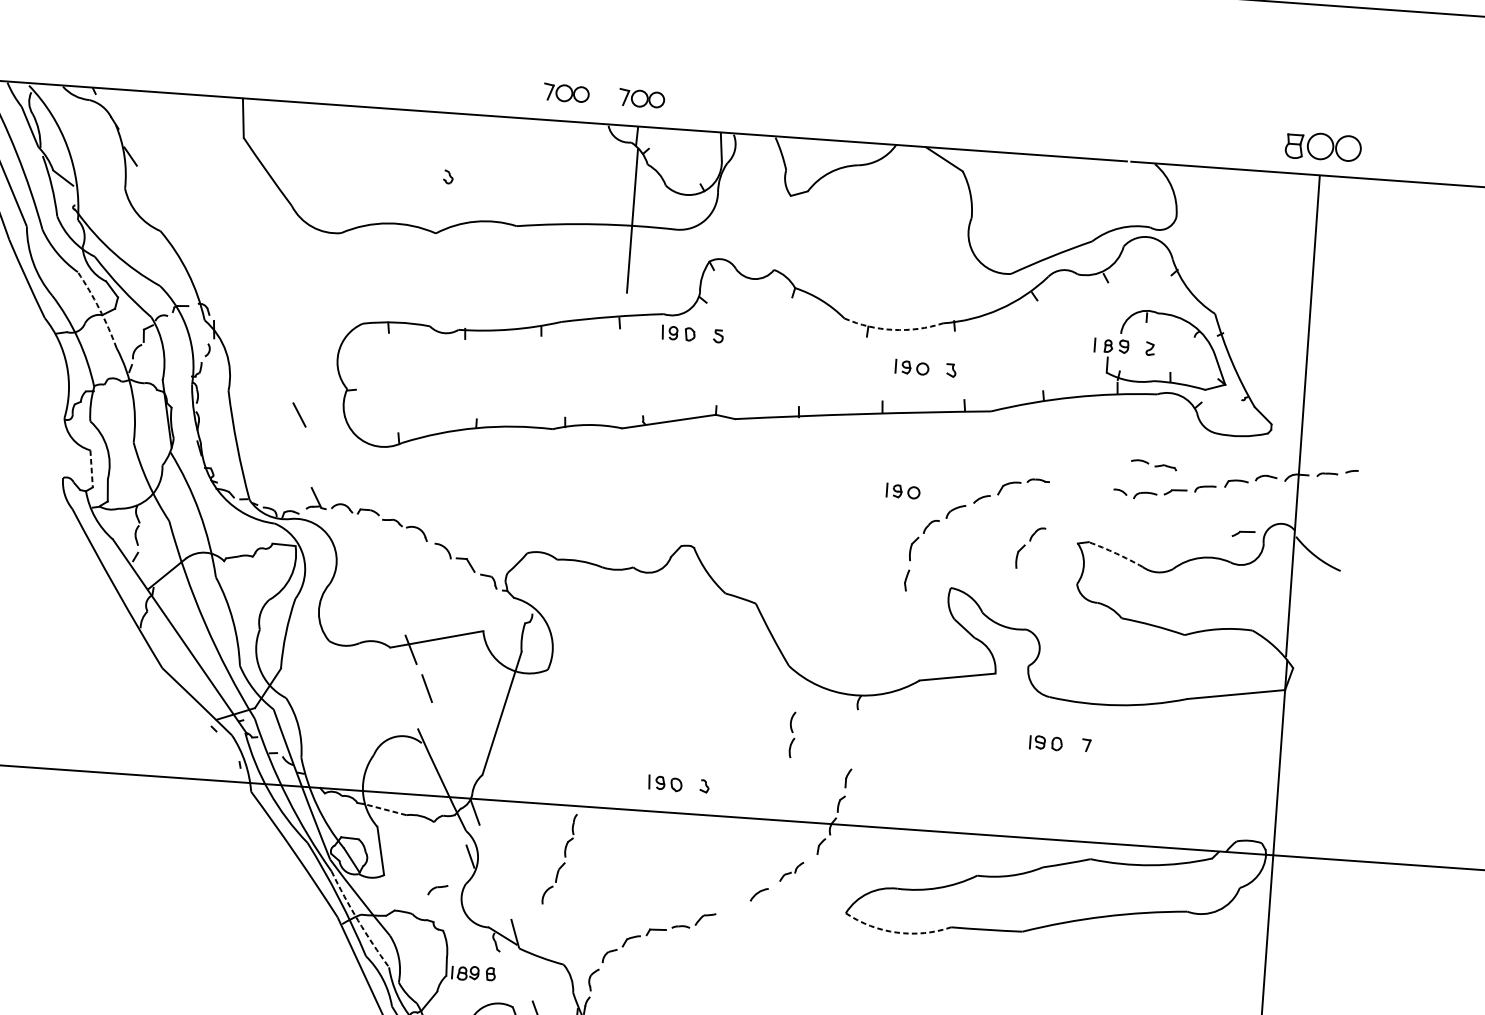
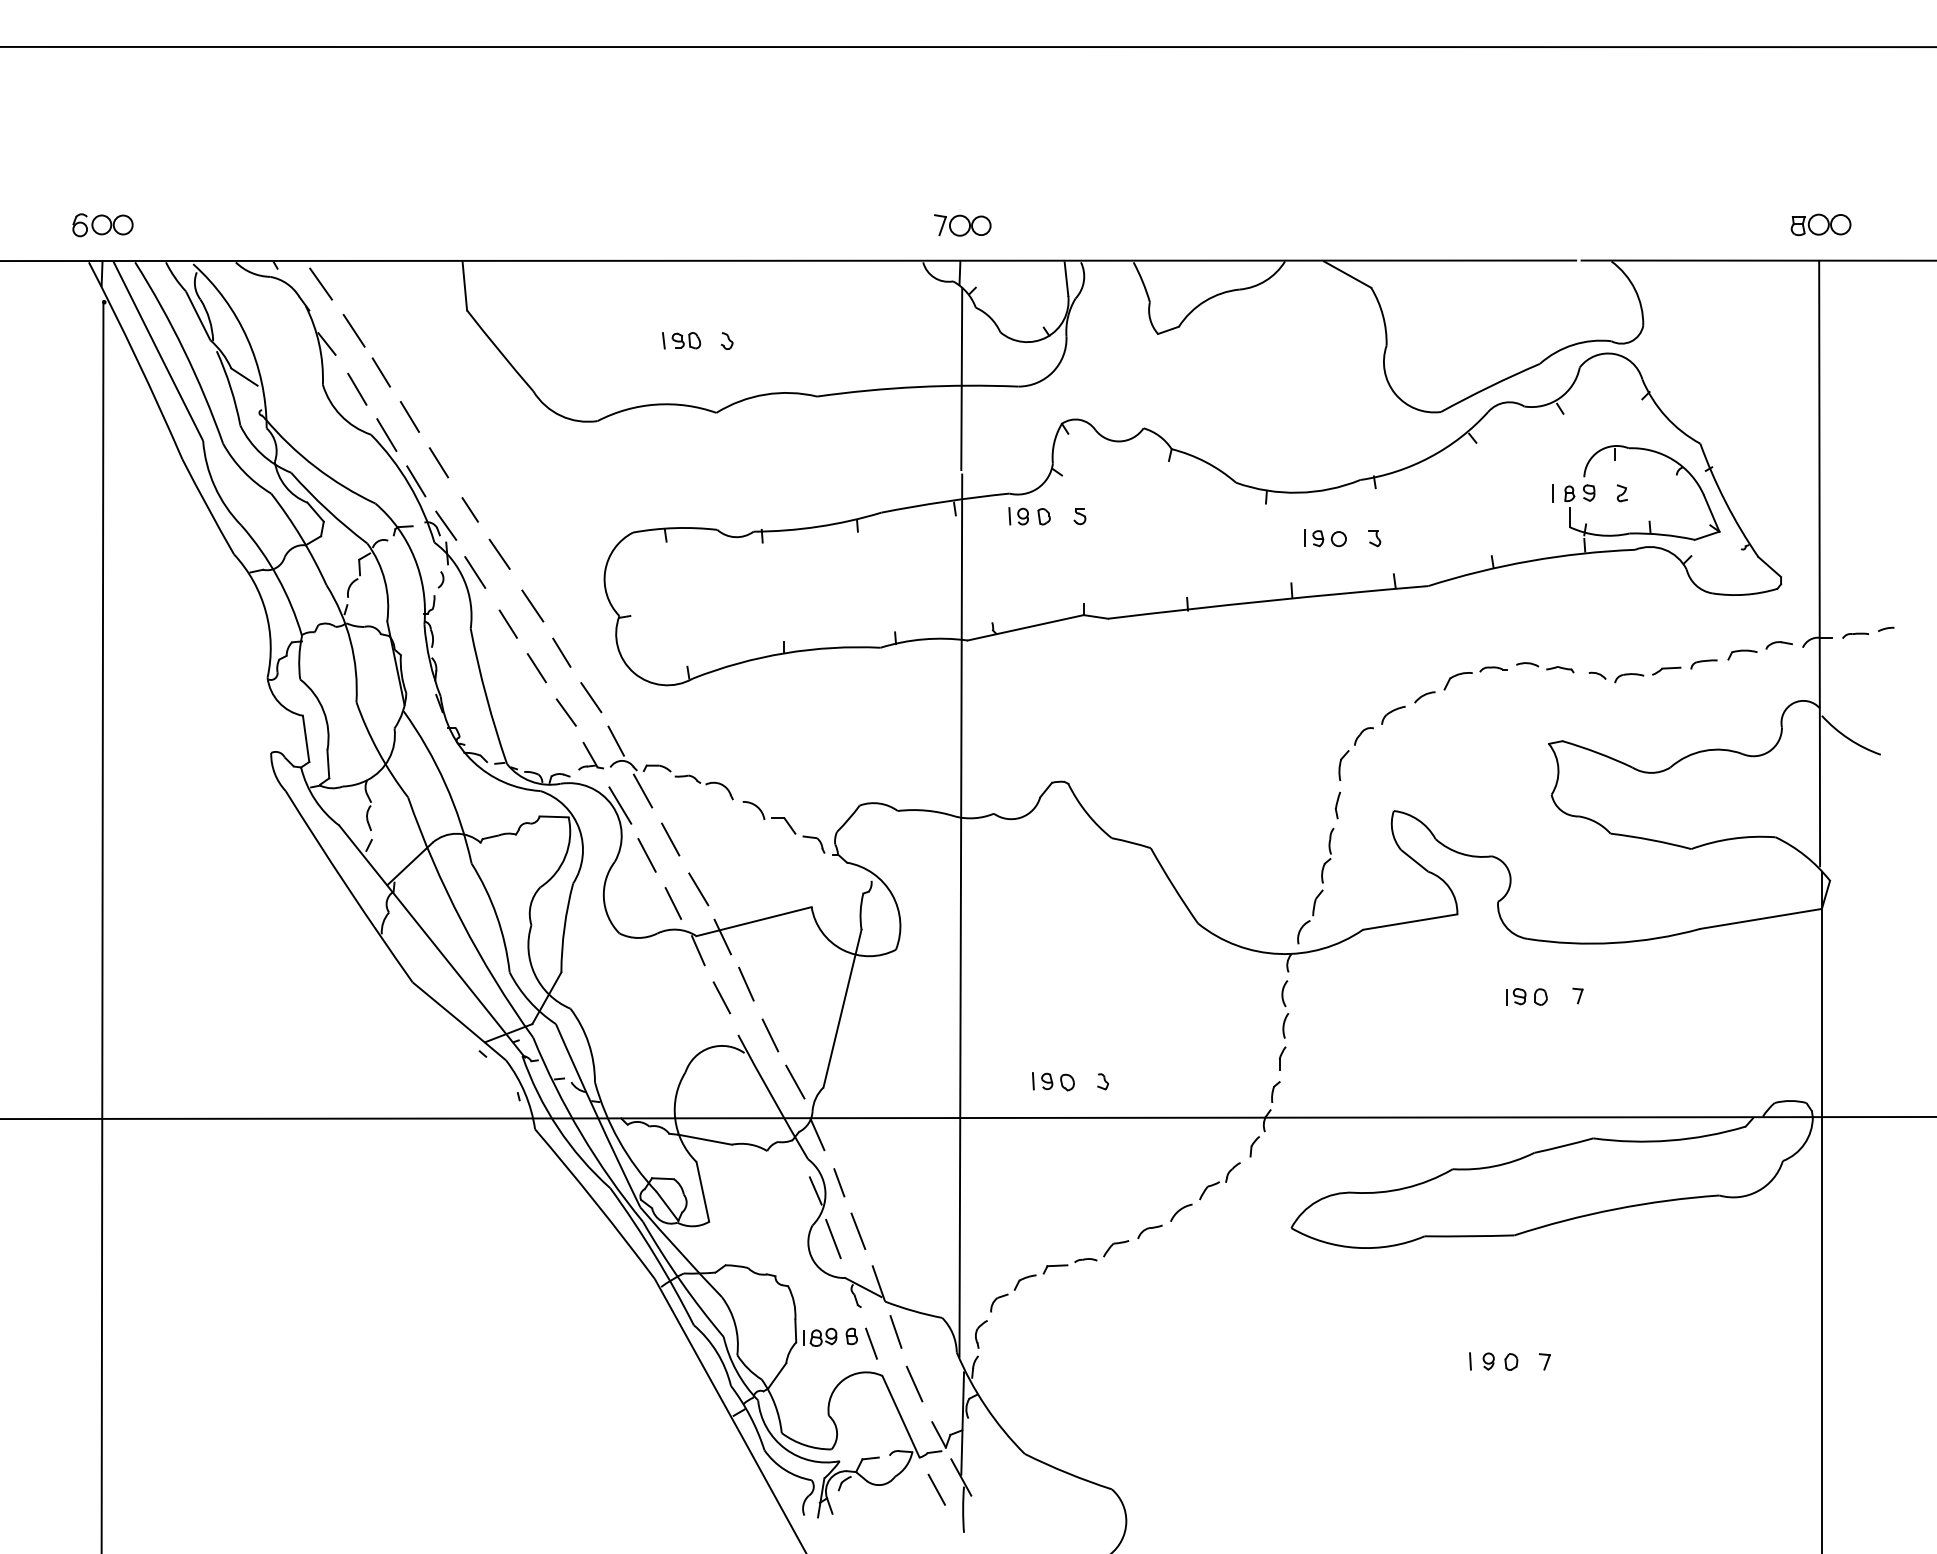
part: (566, 93) -> (867, 225), removed
line: (128, 108) -> (320, 283), added
part: (1322, 146) -> (1820, 224), size x0.62
line: (152, 147) -> (353, 330), added
part: (412, 173) -> (681, 340), added
line: (172, 182) -> (381, 372), added
line: (152, 193) -> (357, 388), added
line: (192, 218) -> (409, 416), added
line: (172, 231) -> (386, 434), added
line: (212, 256) -> (438, 462), added
line: (193, 270) -> (416, 481), added
line: (234, 296) -> (469, 509), added
line: (215, 307) -> (446, 525), added
arc: (99, 308) -> (301, 537), dashed -> solid
arc: (893, 329) -> (1298, 492), dashed -> solid
line: (255, 332) -> (499, 553), added
line: (235, 346) -> (475, 572), added
line: (278, 375) -> (532, 605), added
line: (258, 388) -> (507, 623), added
line: (278, 426) -> (536, 668), added
line: (320, 452) -> (591, 697), added
line: (299, 462) -> (565, 712), added
part: (1154, 464) -> (1545, 667), moved
line: (91, 469) -> (306, 739), dashed -> solid
line: (337, 487) -> (615, 740), added
part: (903, 491) -> (1325, 694), removed
line: (355, 528) -> (642, 790), added
part: (1243, 533) -> (1755, 716), removed
line: (337, 539) -> (620, 805), added
part: (1025, 545) -> (1483, 751), removed
arc: (1115, 553) -> (1597, 752), dashed -> solid
line: (375, 569) -> (670, 839), added
line: (355, 580) -> (646, 855), added
line: (394, 610) -> (698, 889), added
line: (373, 620) -> (673, 903), added
line: (601, 646) -> (960, 915), added
line: (390, 659) -> (697, 950), added
line: (406, 697) -> (721, 997), added
line: (443, 730) -> (770, 1035), added
part: (792, 734) -> (1285, 1009), moved
line: (460, 768) -> (795, 1081), added
line: (385, 809) -> (704, 1139), dashed -> solid
line: (489, 851) -> (839, 1182), added
part: (564, 855) -> (1321, 881), moved
part: (791, 872) -> (1219, 1181), size x1.43
part: (437, 889) -> (1149, 1231), moved
line: (502, 891) -> (858, 1231), added
line: (481, 895) -> (833, 1238), added
arc: (357, 920) -> (680, 1281), dashed -> solid
arc: (897, 932) -> (1357, 1247), dashed -> solid
line: (525, 972) -> (895, 1331), added
line: (506, 980) -> (871, 1343), added

